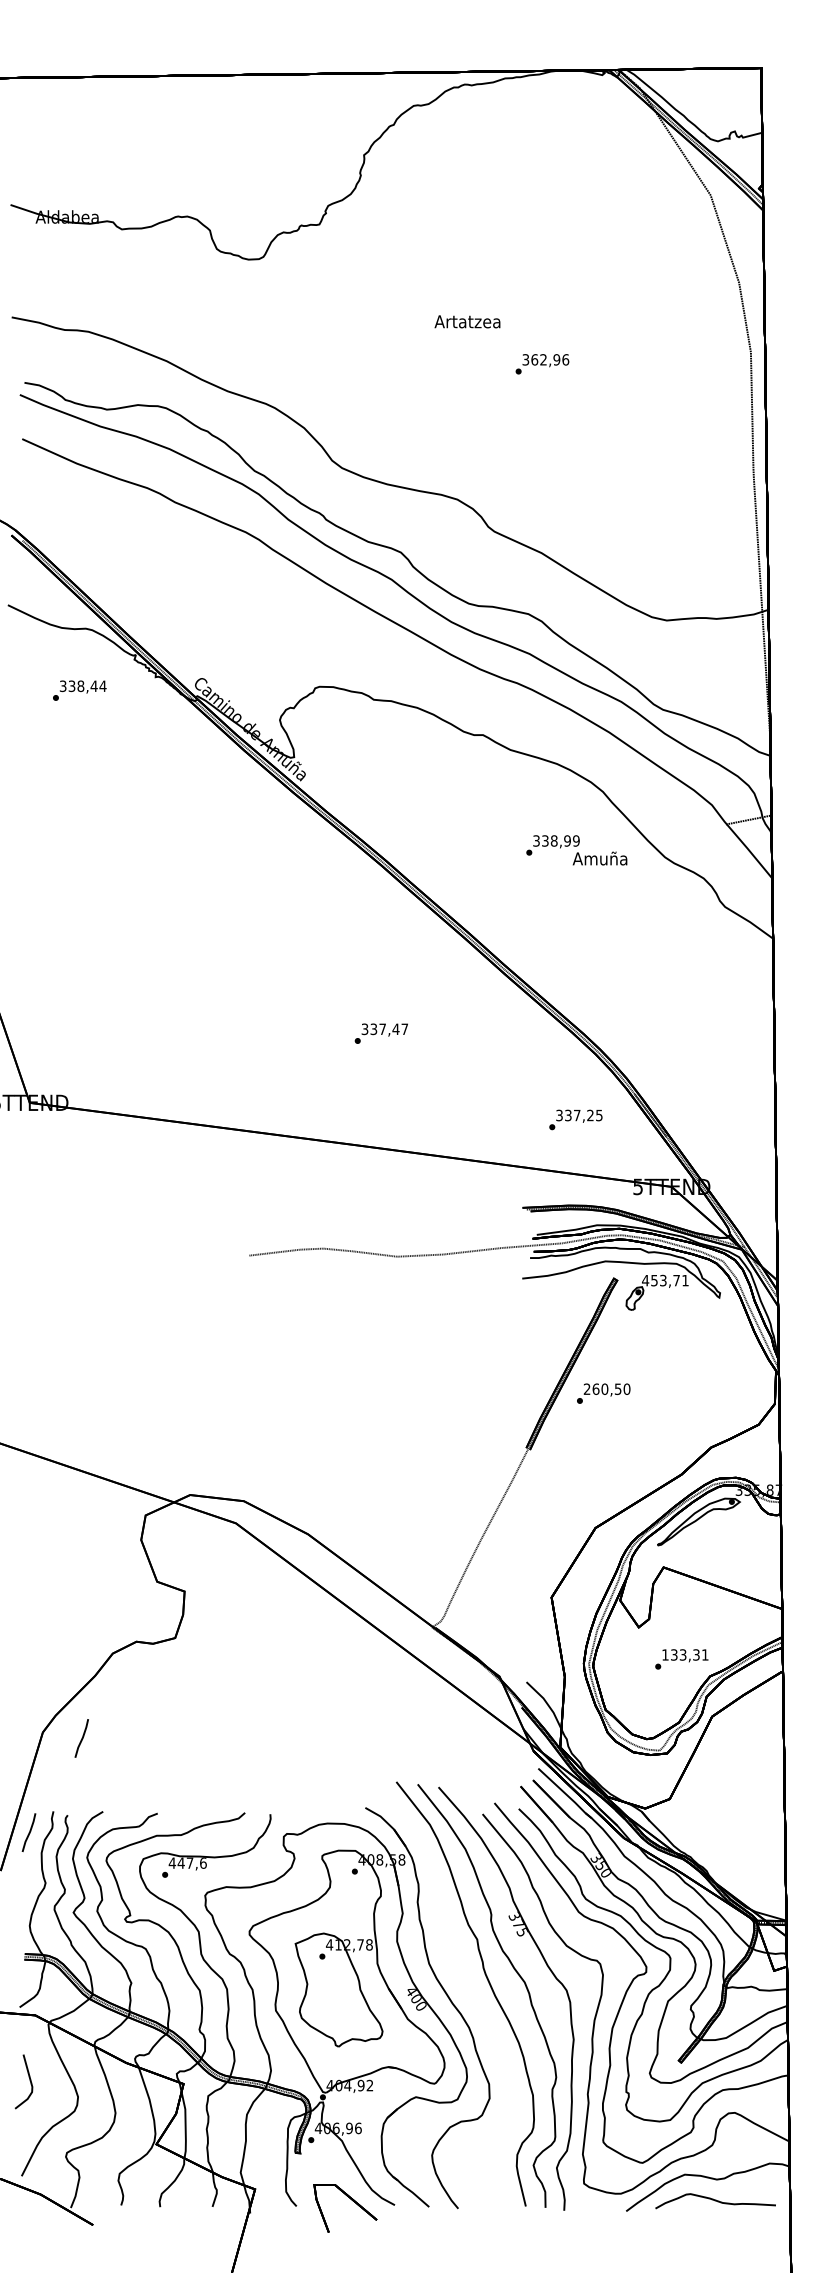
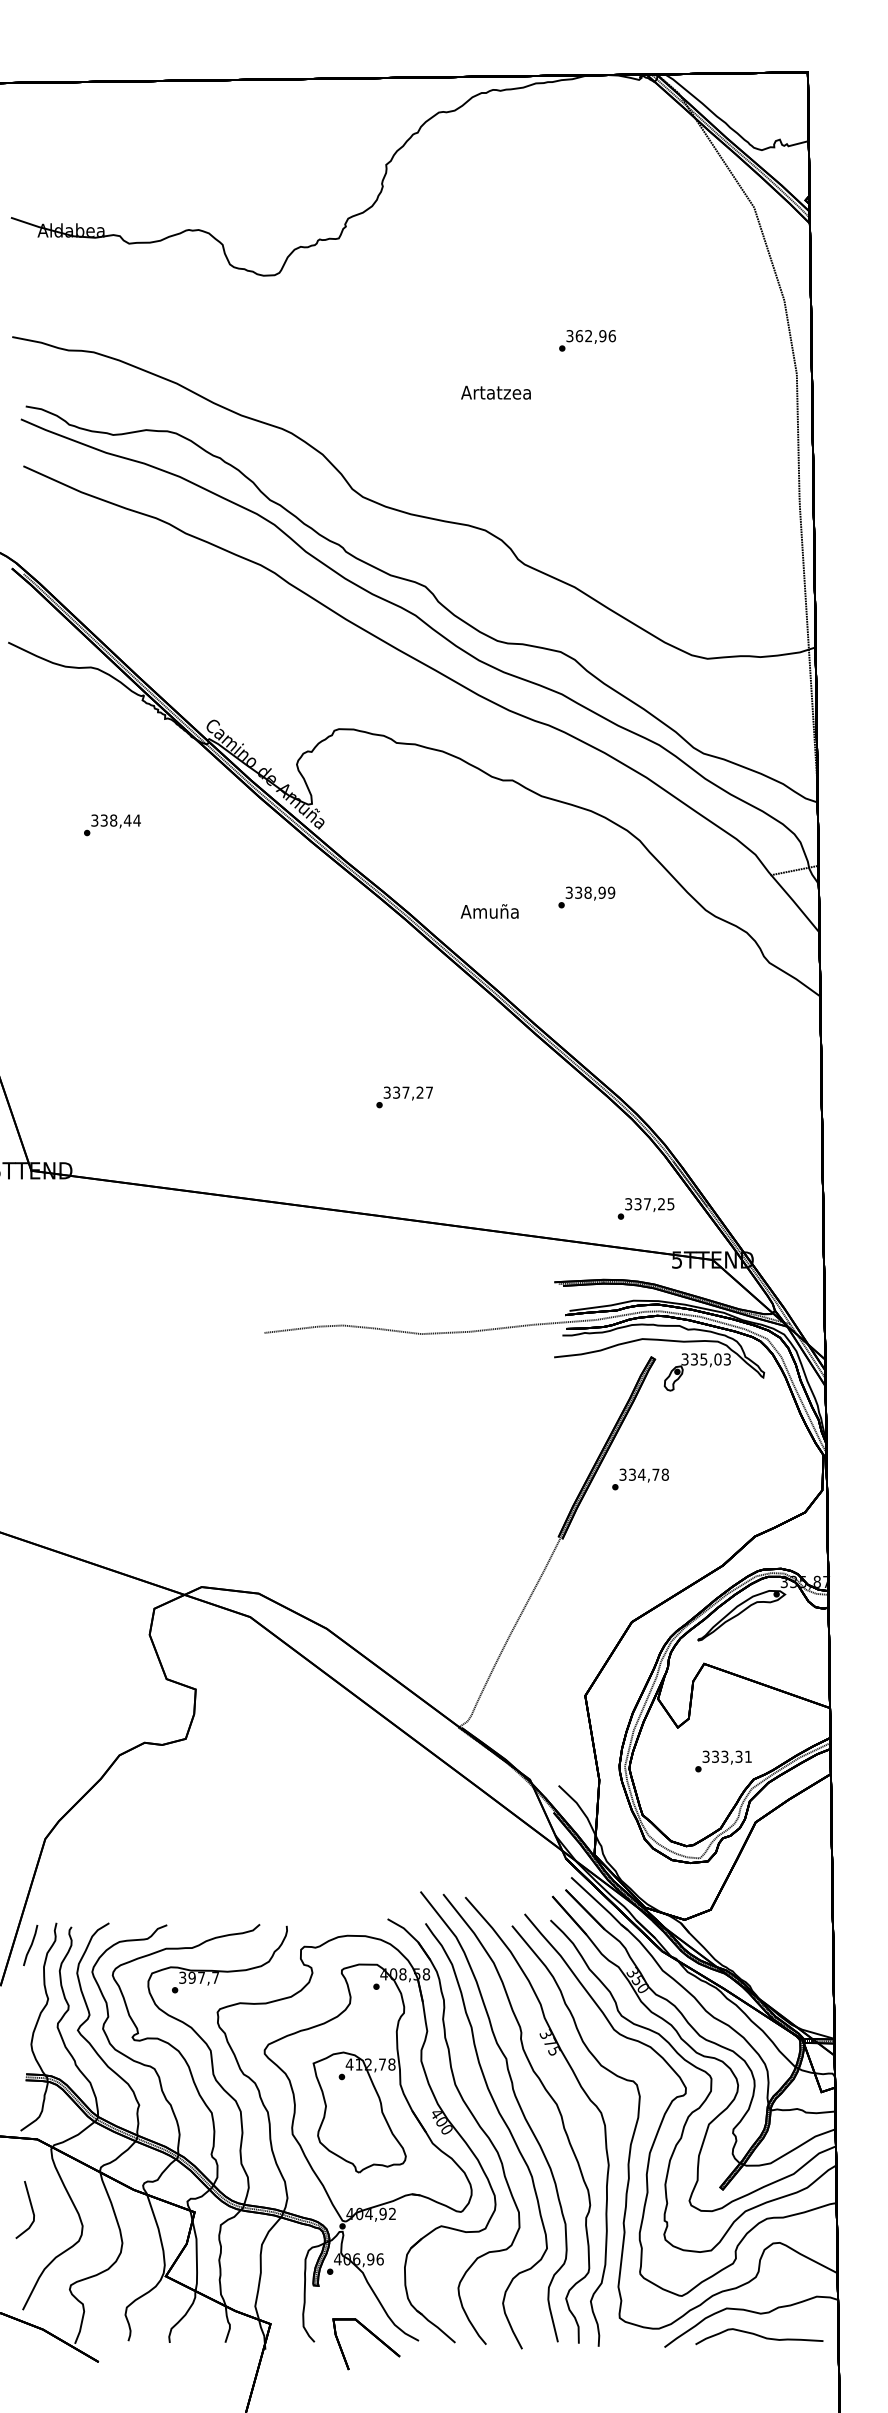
text: (467, 321) -> (495, 392), moved
text: (542, 363) -> (587, 340), moved
text: (79, 690) -> (112, 825), moved
text: (599, 858) -> (489, 911), moved
text: (395, 1029) -> (419, 1092), 337,47 -> 337,27
text: (575, 1119) -> (645, 1208), moved
text: (664, 1280) -> (705, 1359), 453,71 -> 335,03
text: (607, 1388) -> (644, 1474), 260,50 -> 334,78
text: (664, 1654) -> (705, 1756), 133,31 -> 333,31
line: (81, 1738) -> (86, 1845), removed
text: (187, 1862) -> (198, 1977), 447,6 -> 397,7
part: (477, 2004) -> (506, 2127), added

